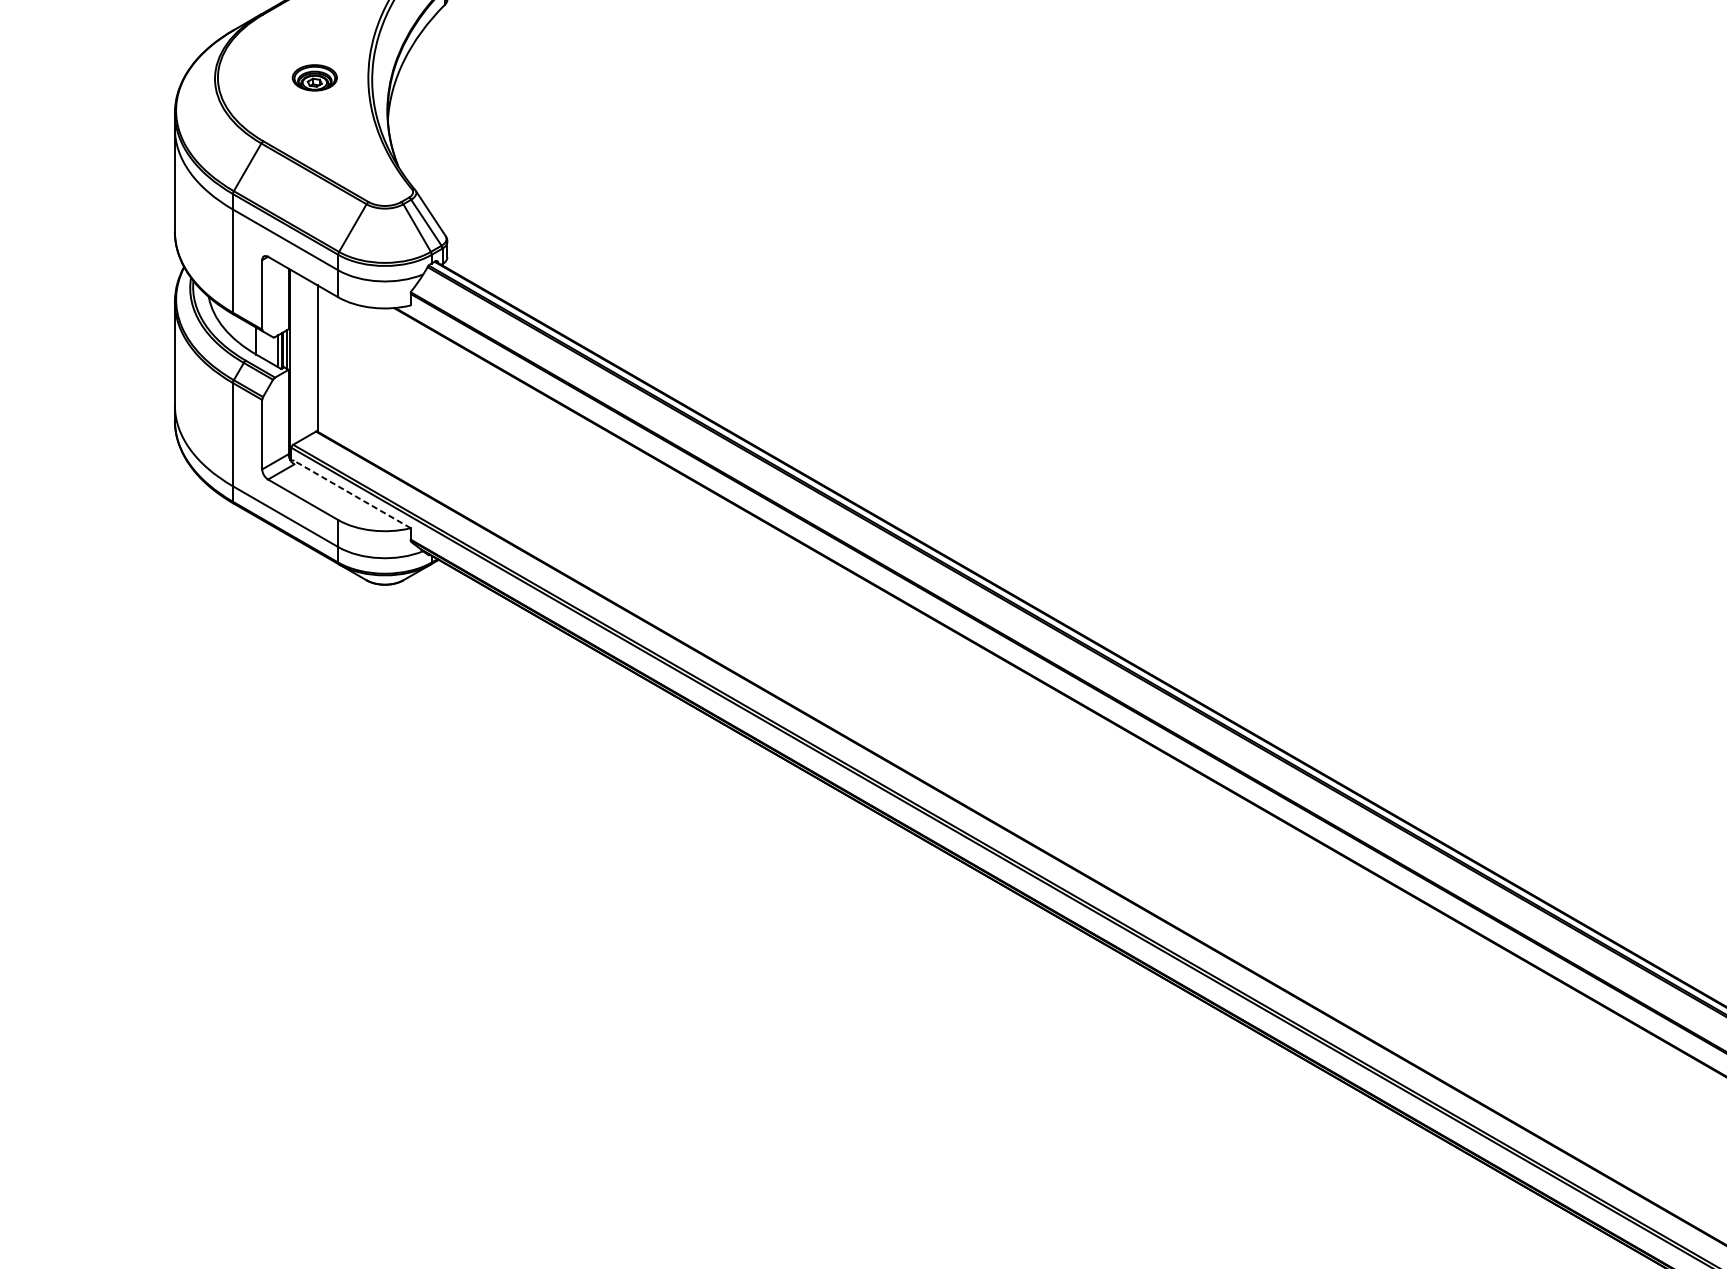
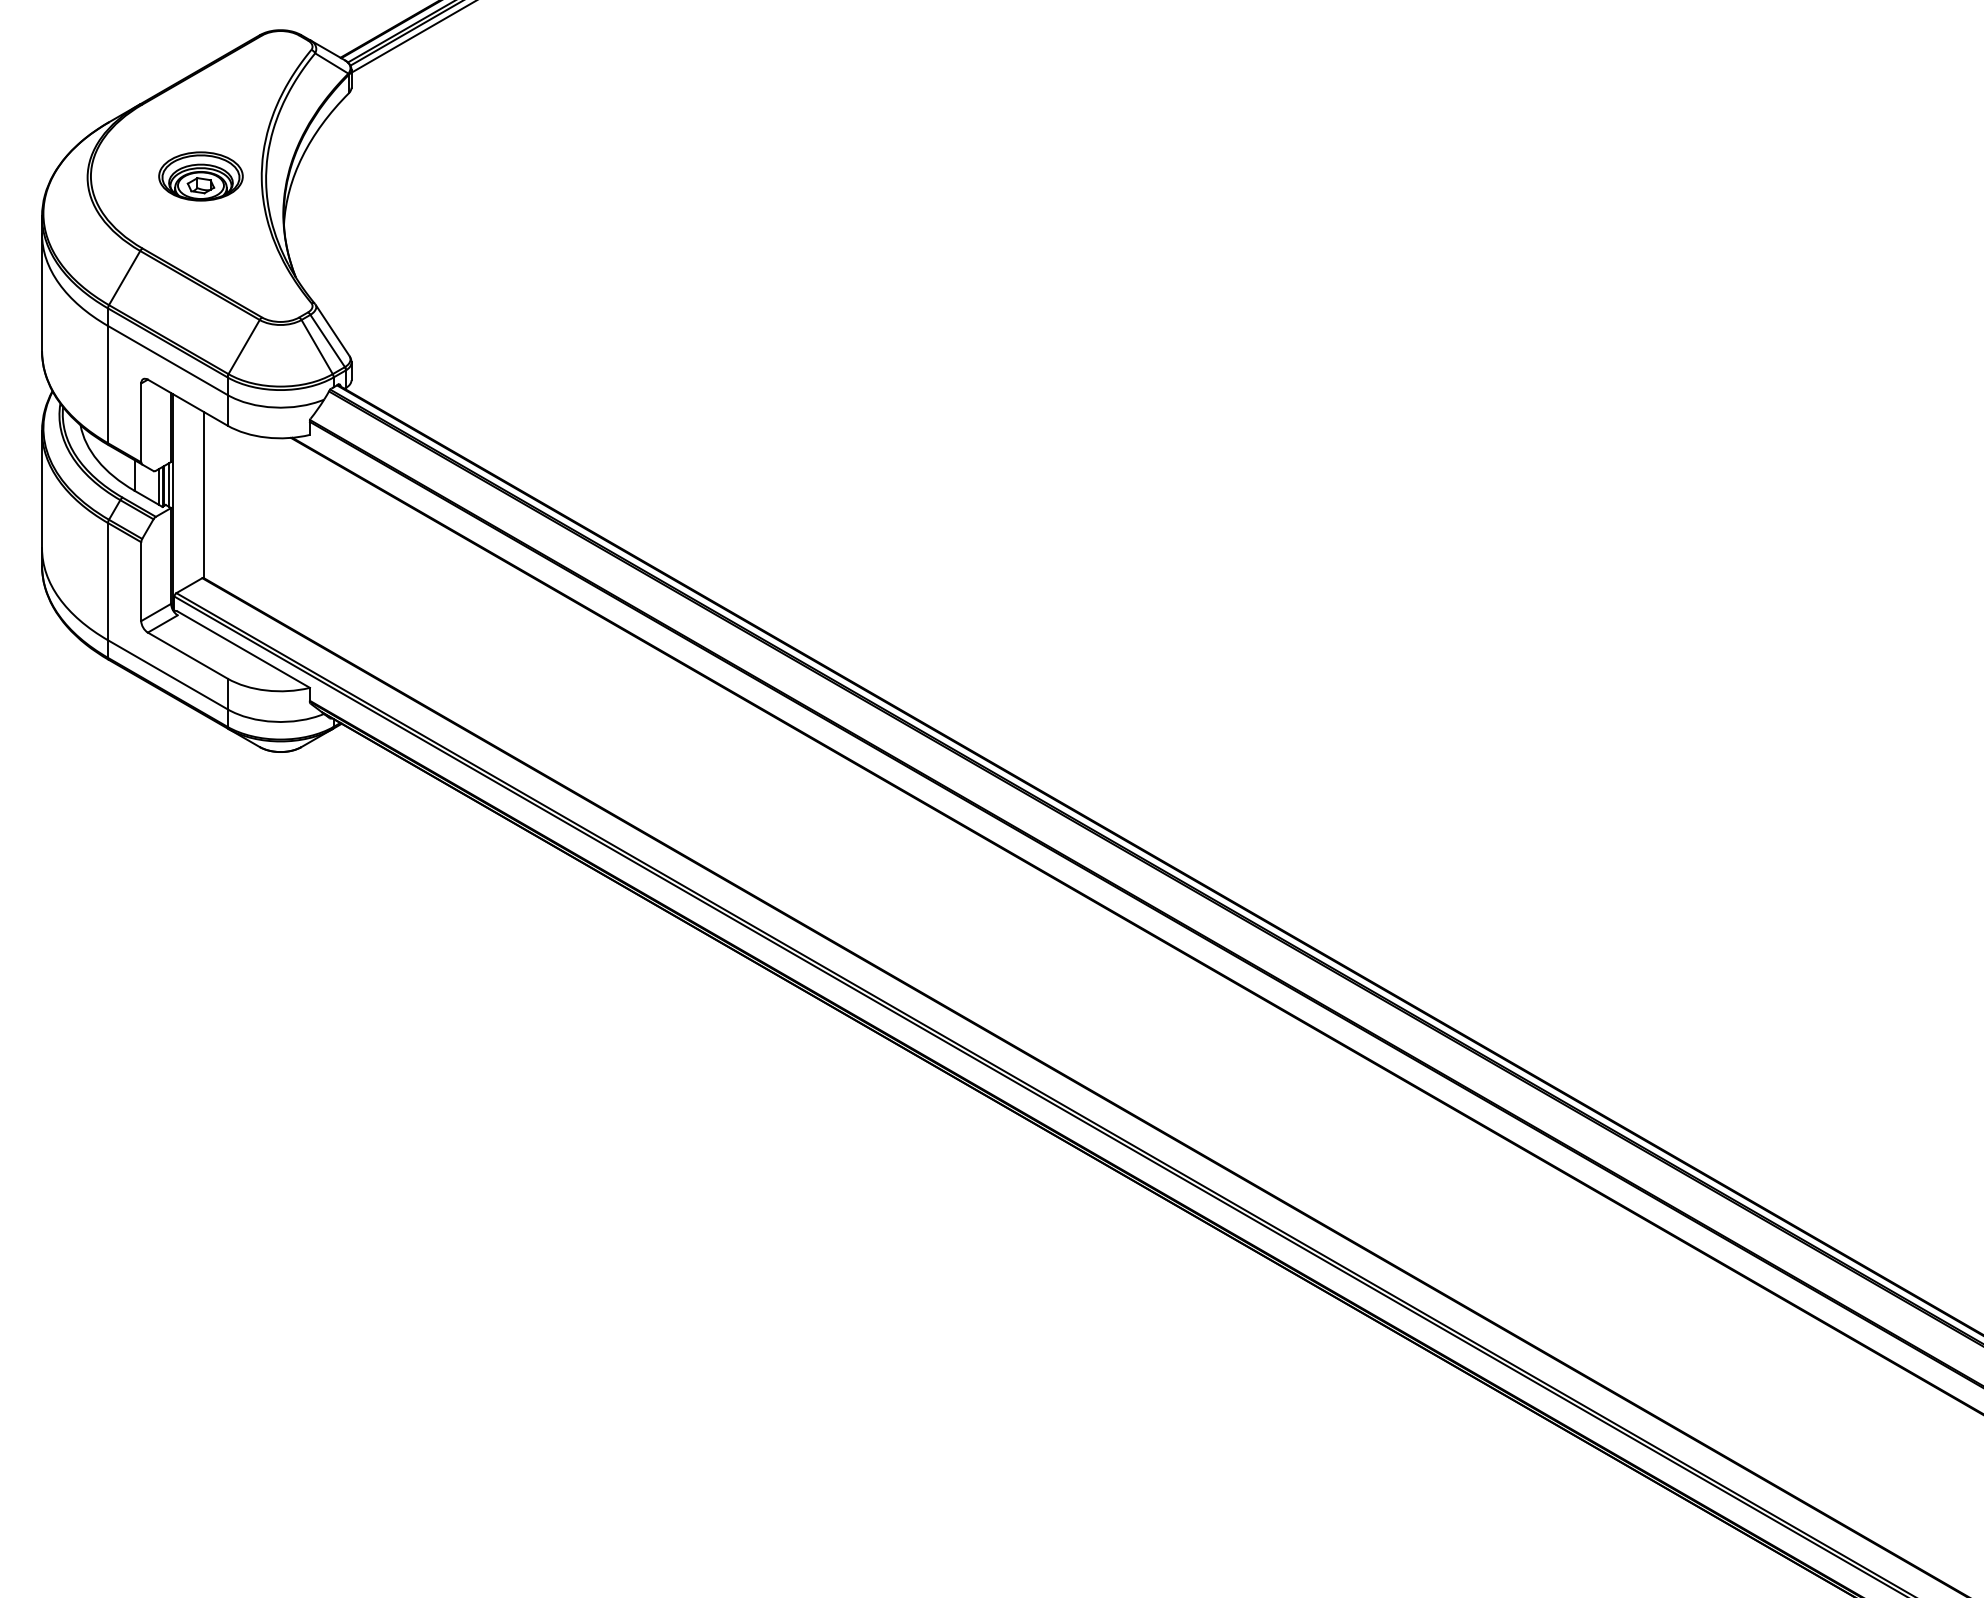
part: (314, 77) -> (200, 176), size x1.67
line: (352, 494) -> (243, 649), dashed -> solid

